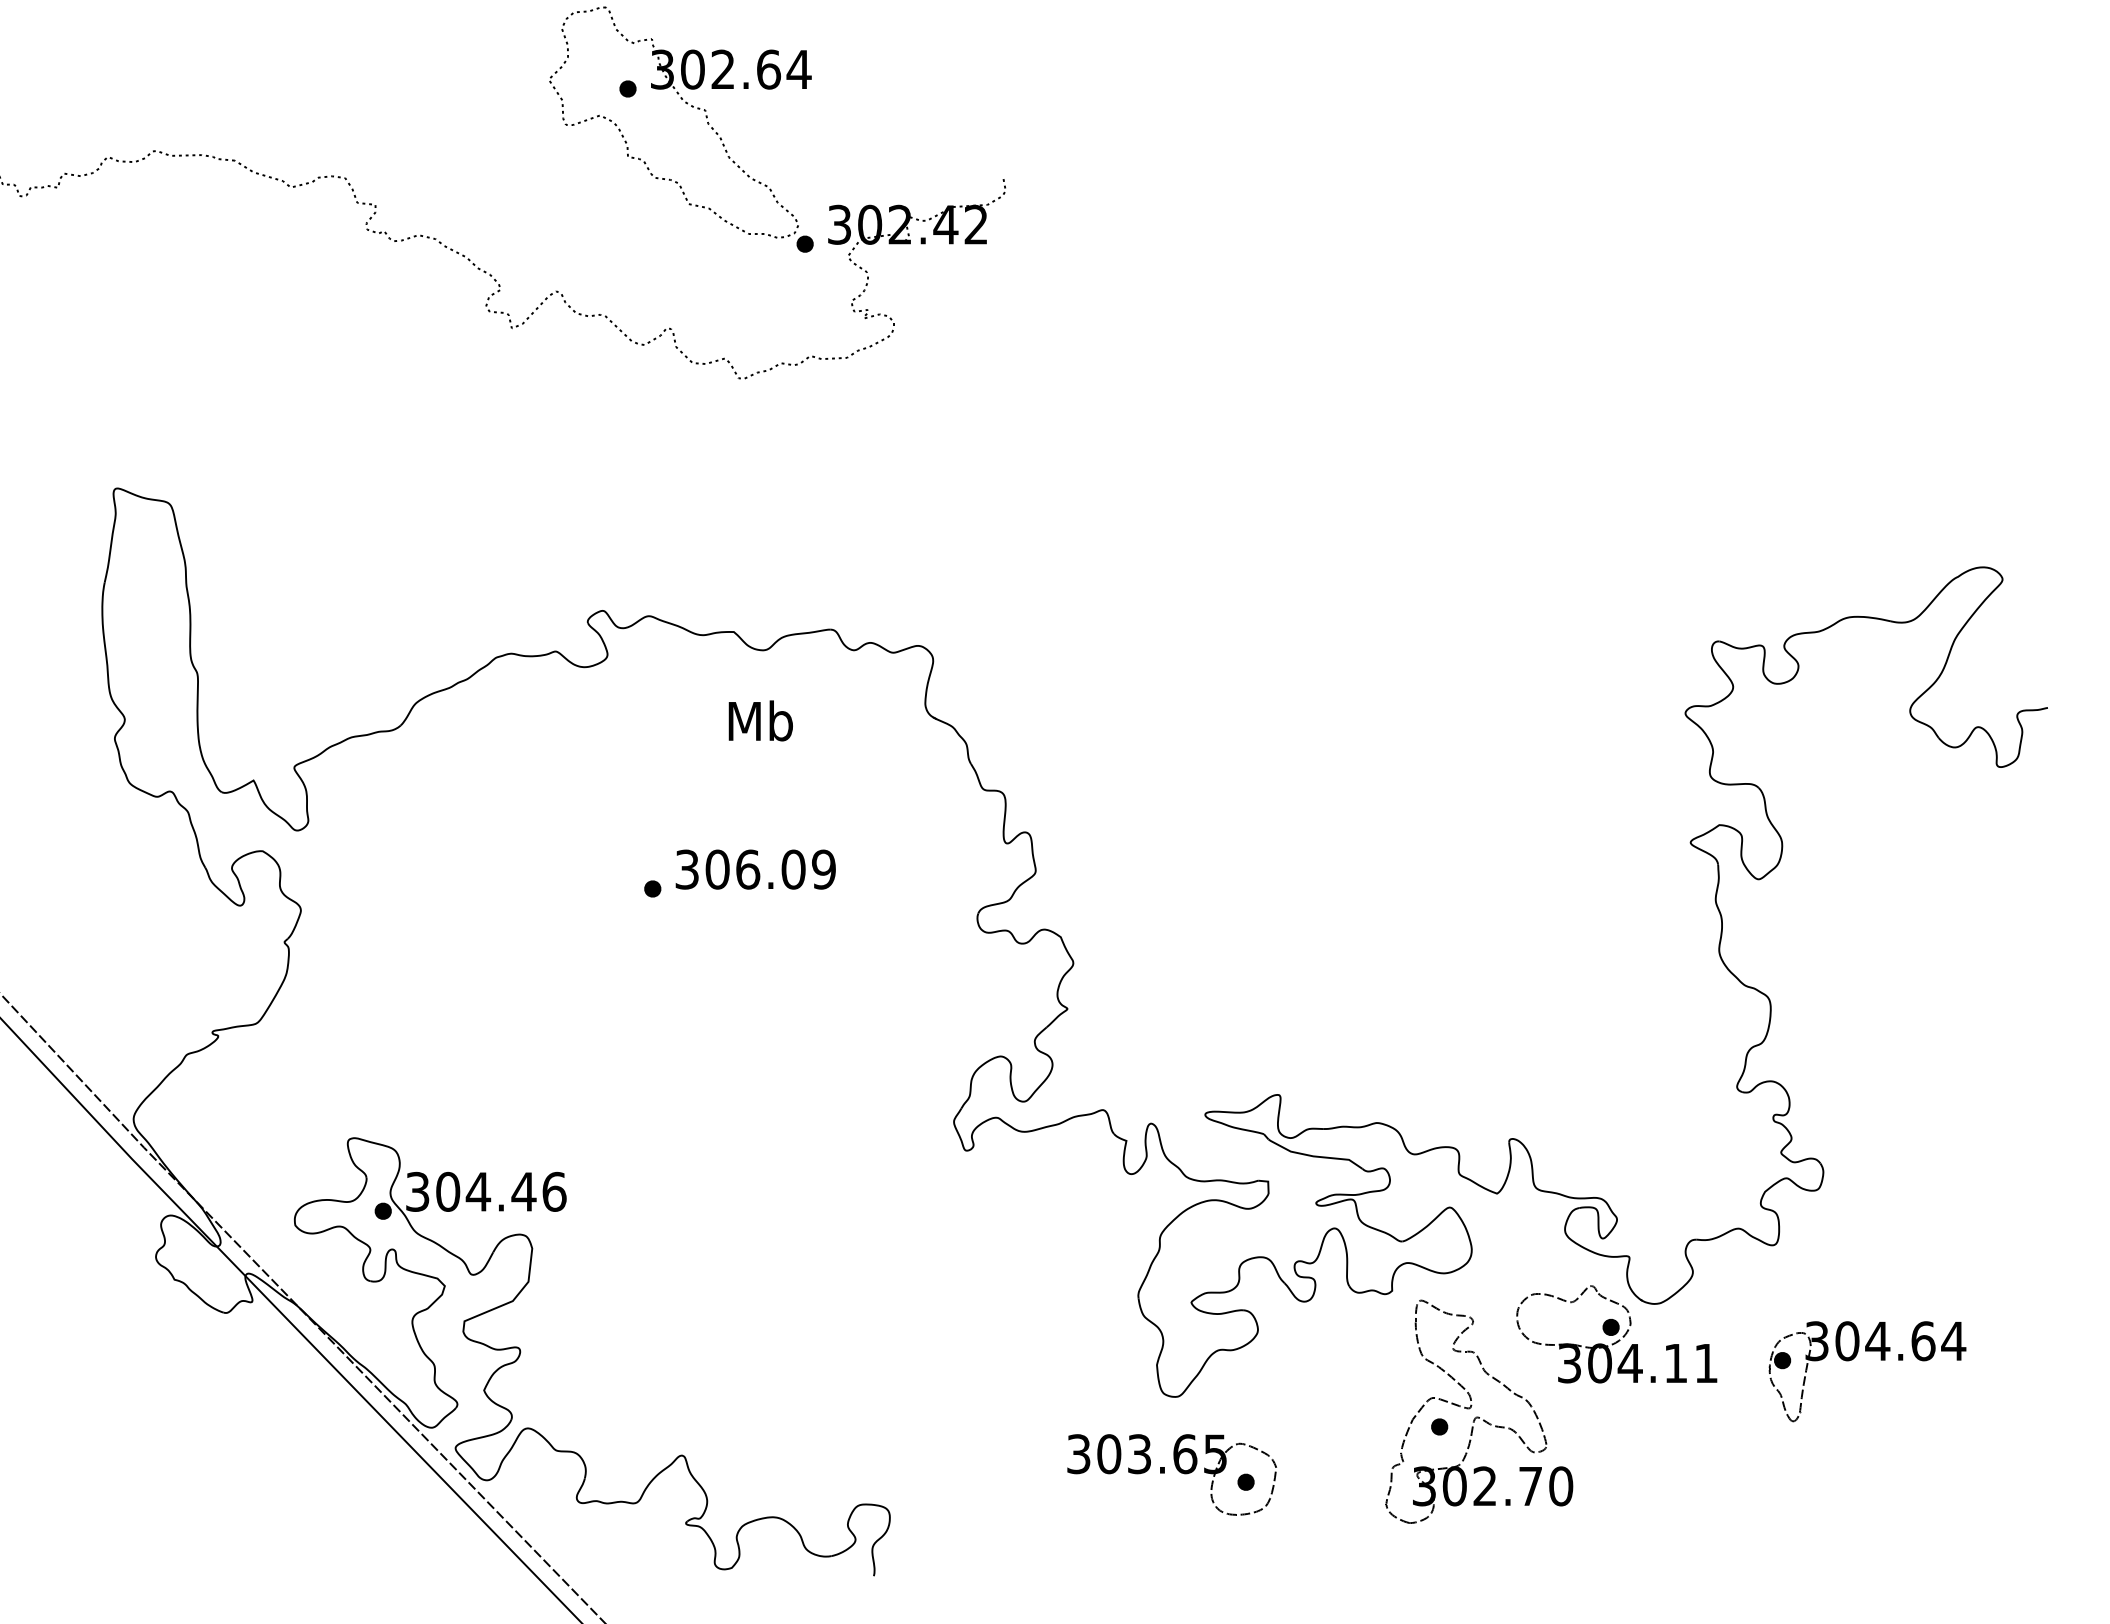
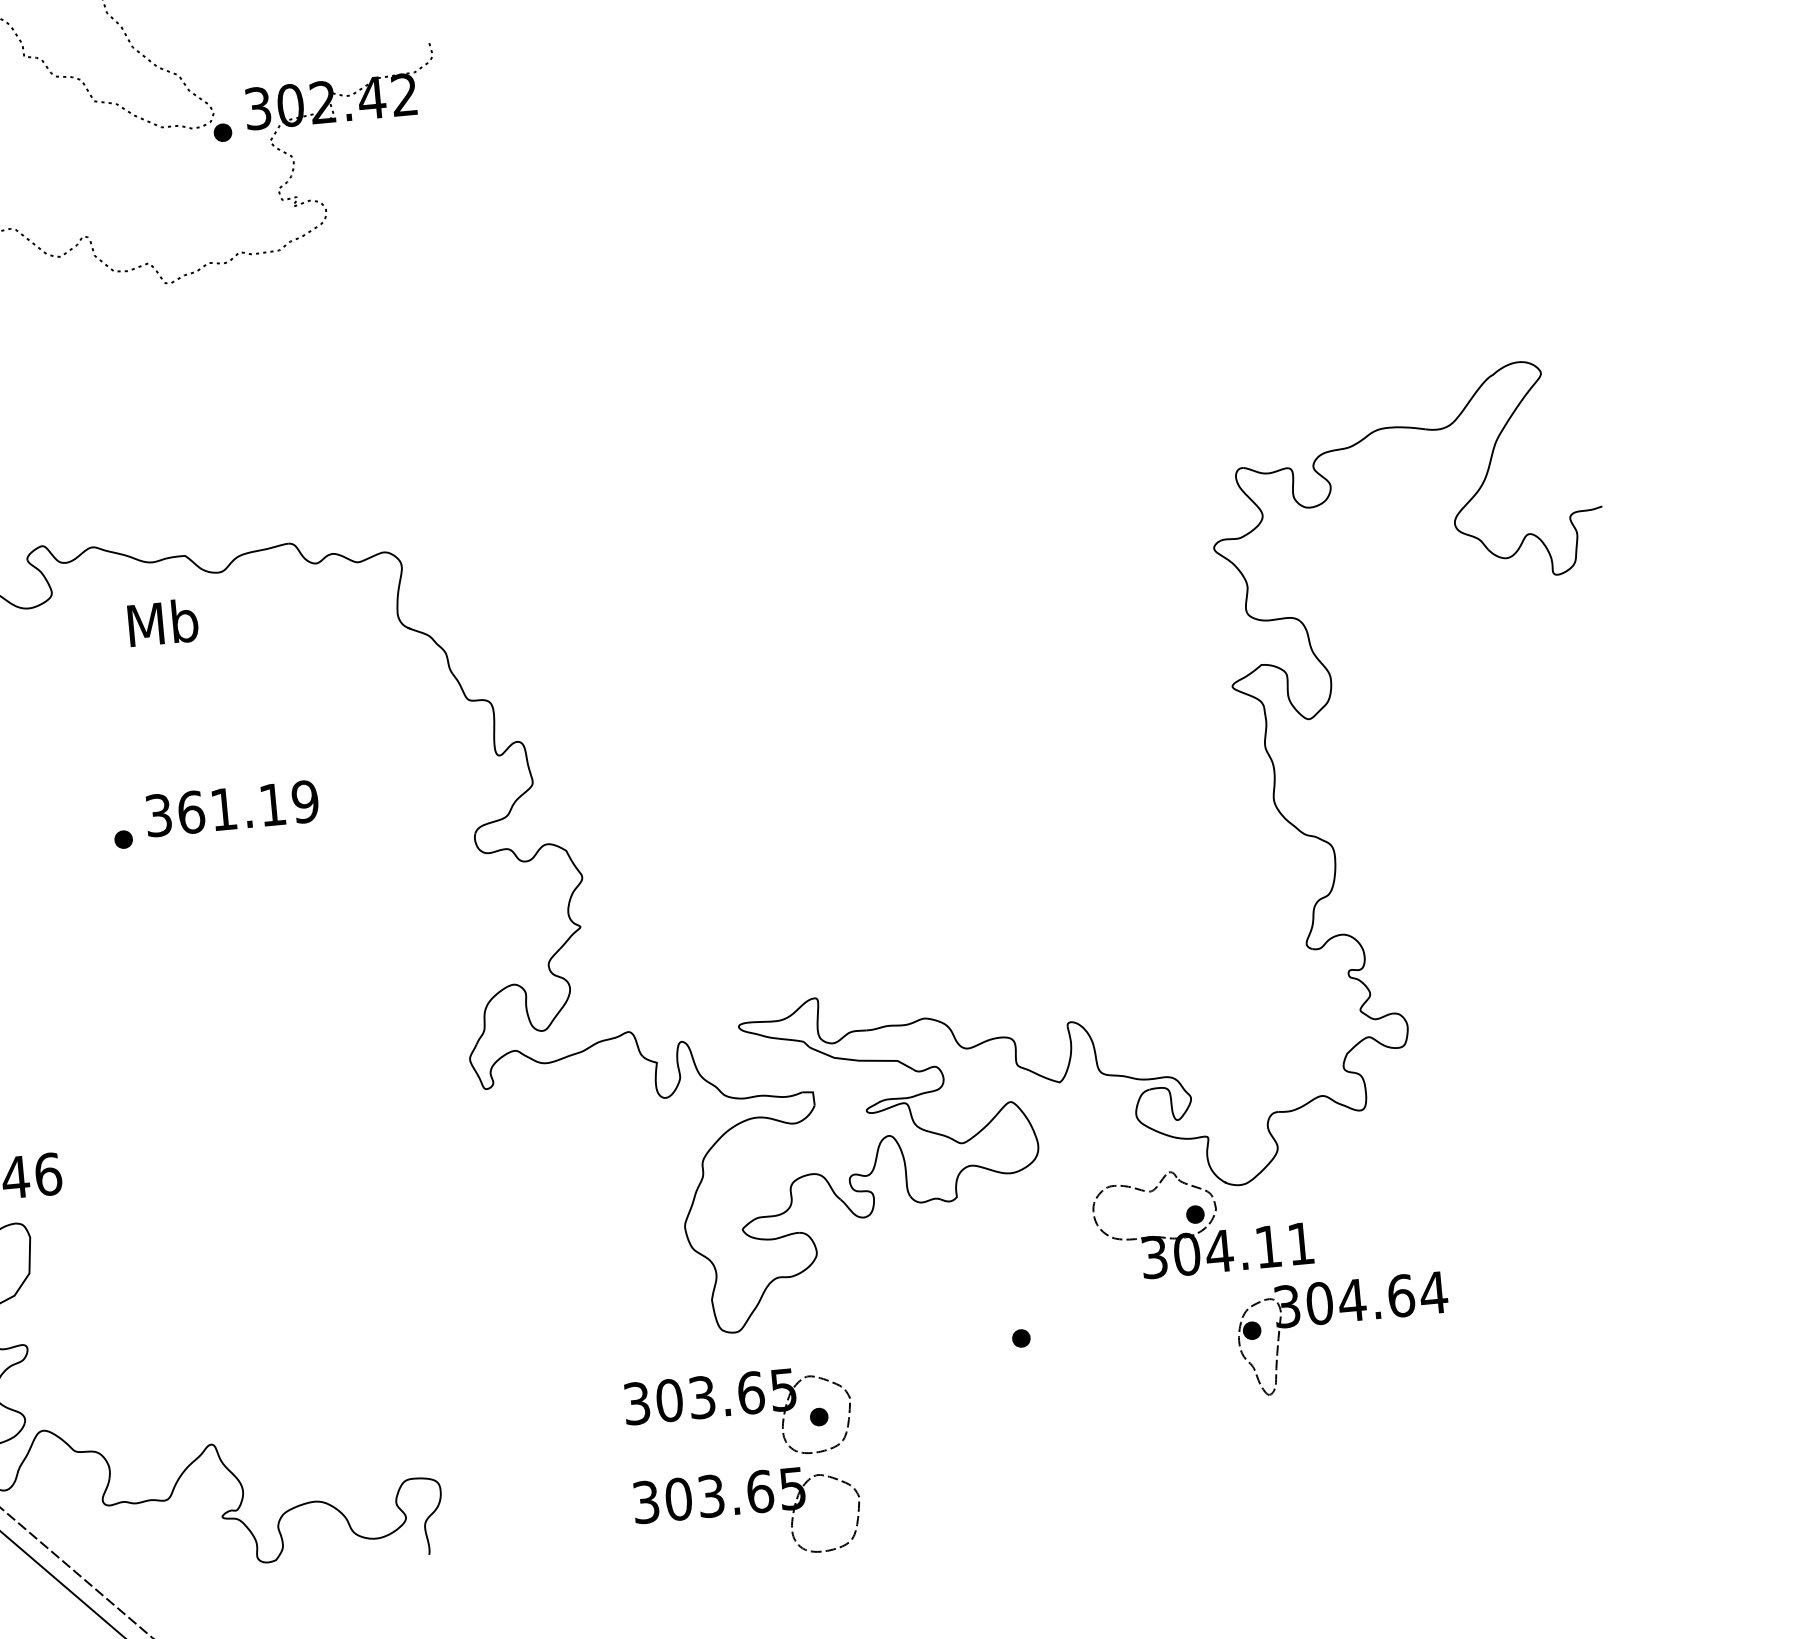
text: (760, 720) -> (162, 622), moved
text: (755, 869) -> (231, 808), 306.09 -> 361.19
part: (1880, 1359) -> (1357, 1319), moved
part: (1479, 1411) -> (1062, 1317), removed
part: (1176, 1561) -> (752, 1508), added

